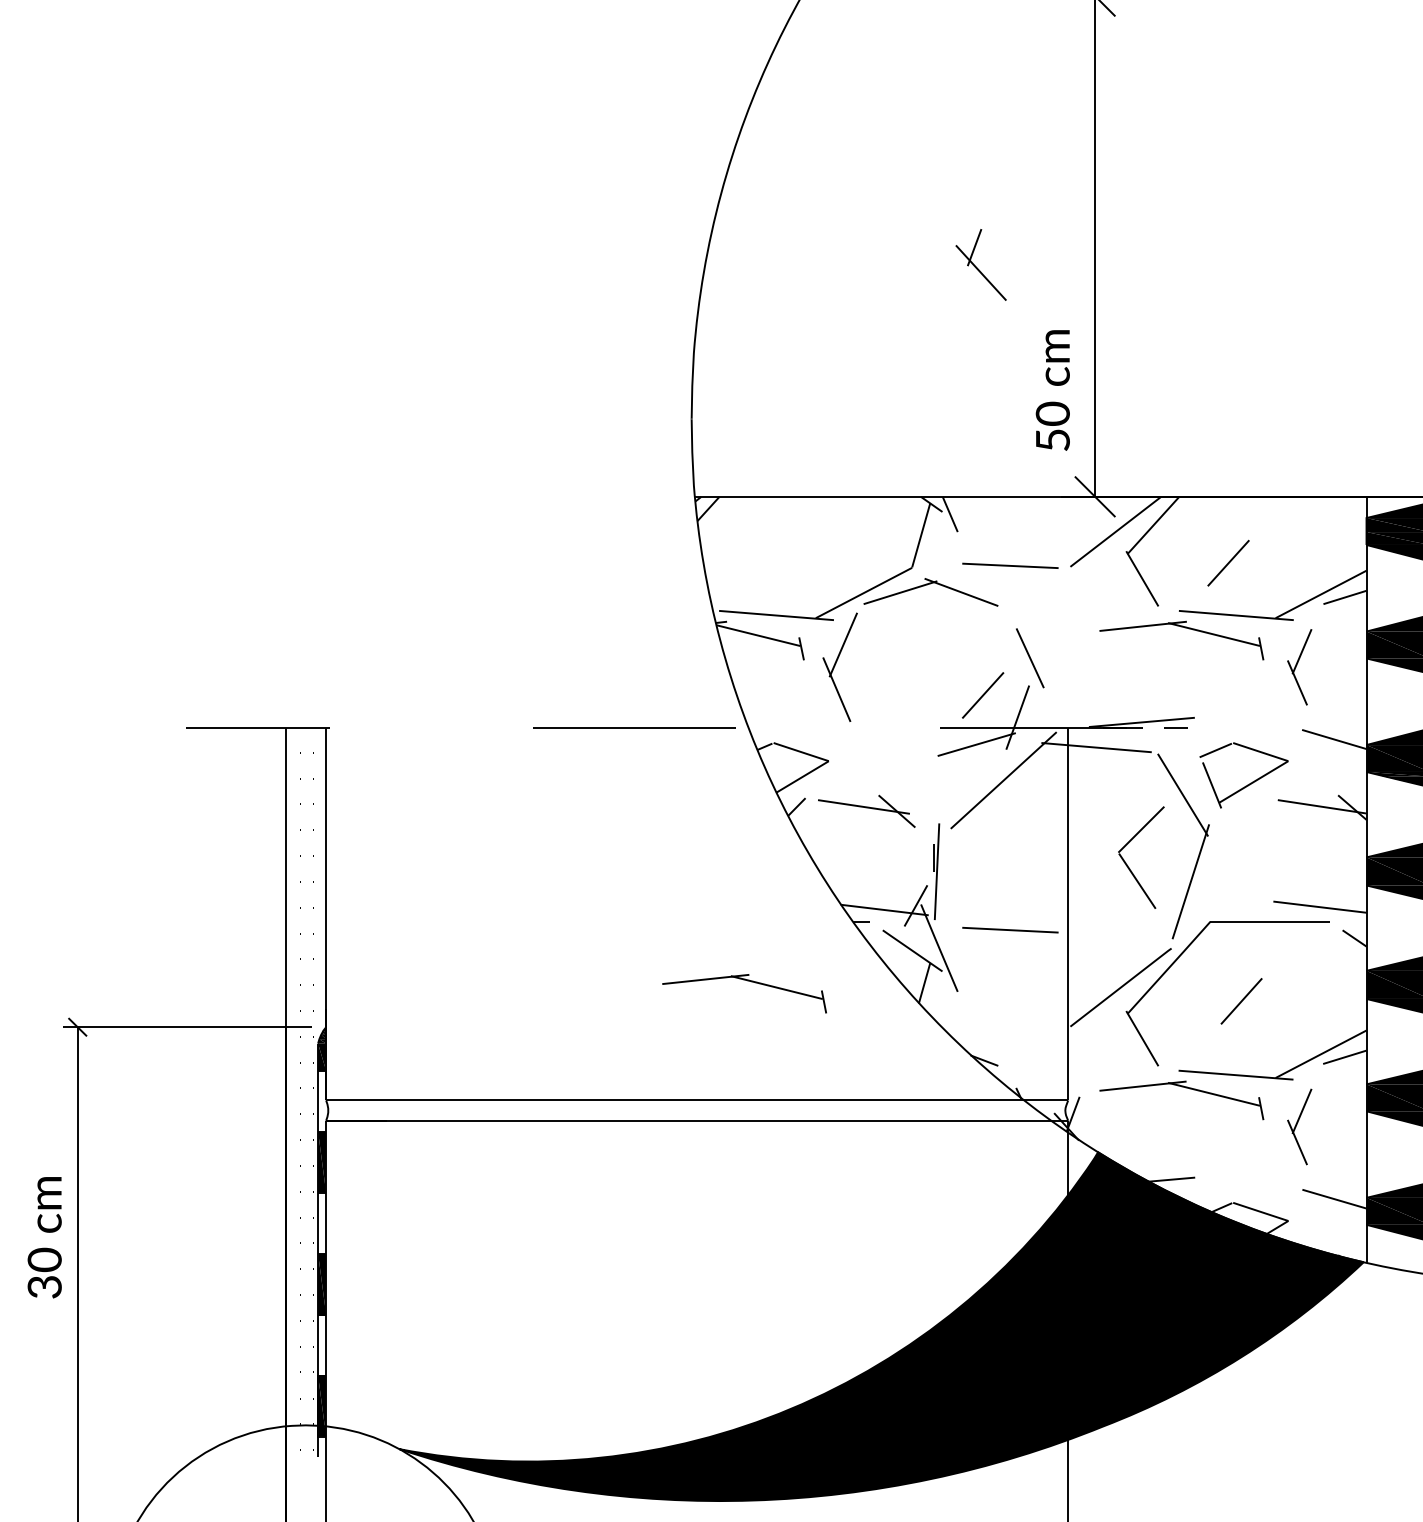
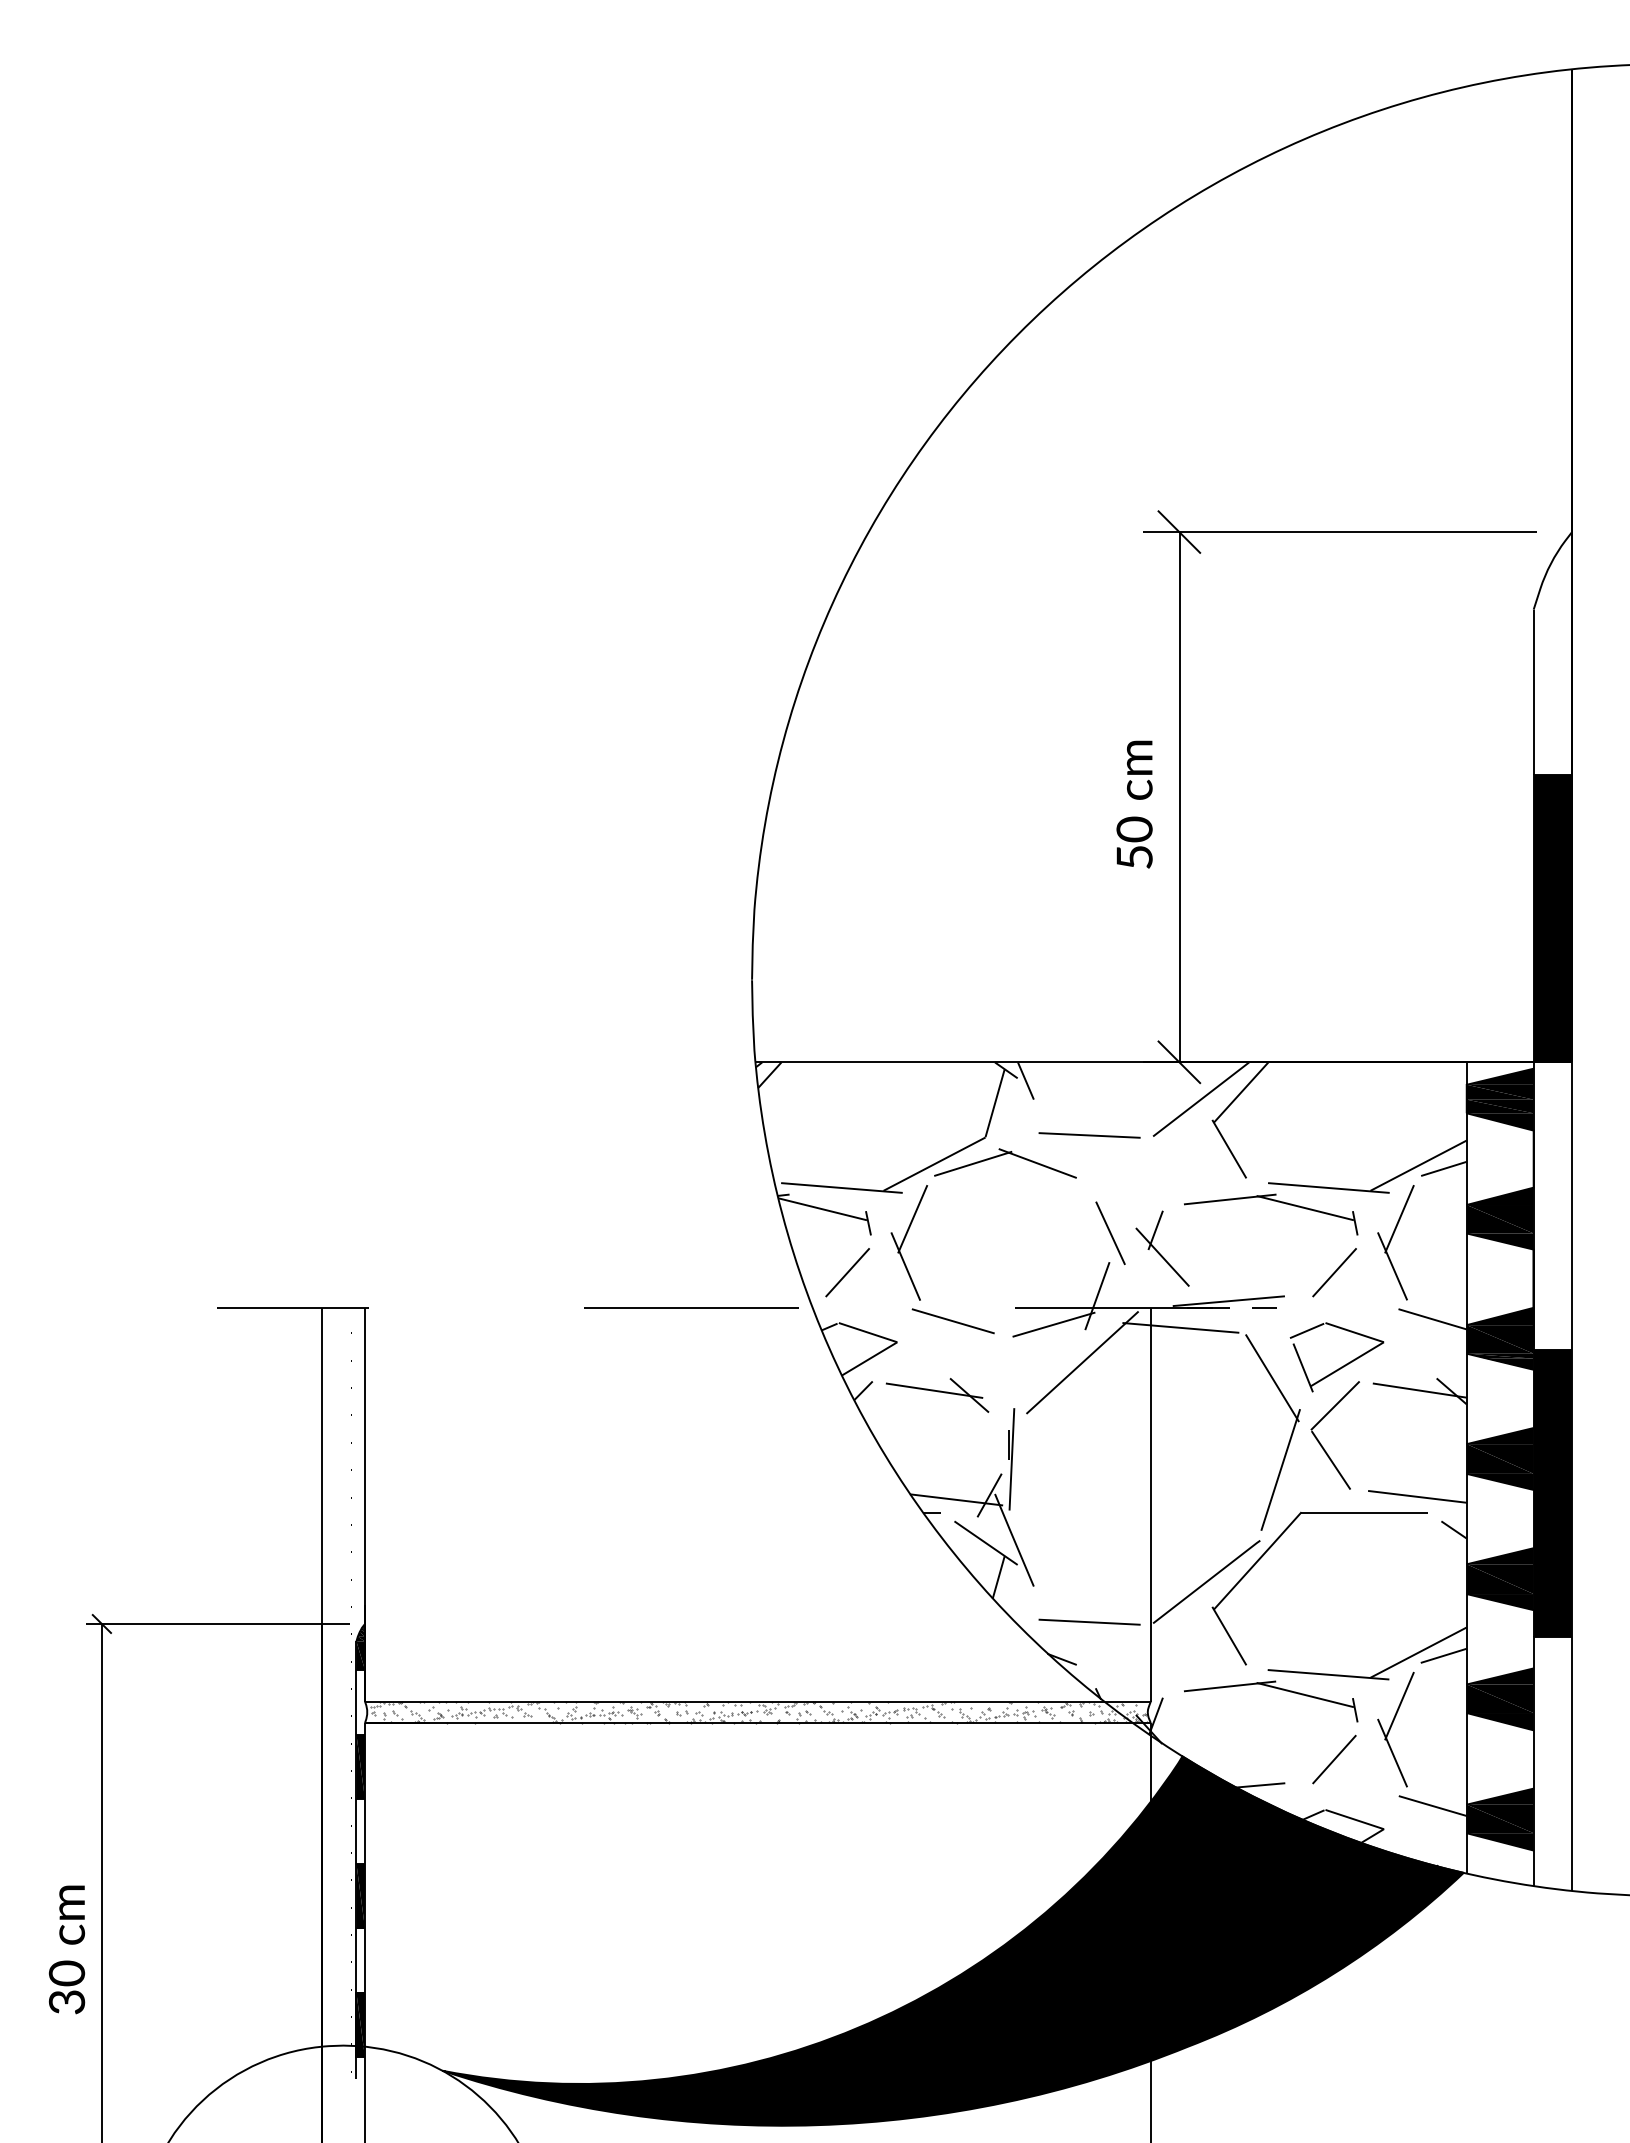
part: (981, 264) -> (1162, 1248), moved
text: (1052, 390) -> (1134, 804), moved
line: (1228, 563) -> (1334, 1272), moved
part: (1299, 666) -> (1395, 1242), size x1.43
line: (982, 695) -> (847, 1272), moved
line: (880, 741) -> (952, 1321), added
part: (1129, 867) -> (1322, 1445), moved
line: (1010, 929) -> (1089, 1621), moved
part: (747, 981) -> (811, 1575), removed
line: (1241, 1001) -> (1334, 1759), moved
hatch: (697, 1110) -> (758, 1712), added
part: (1299, 1126) -> (1395, 1729), size x1.43
text: (44, 1237) -> (66, 1949), moved

